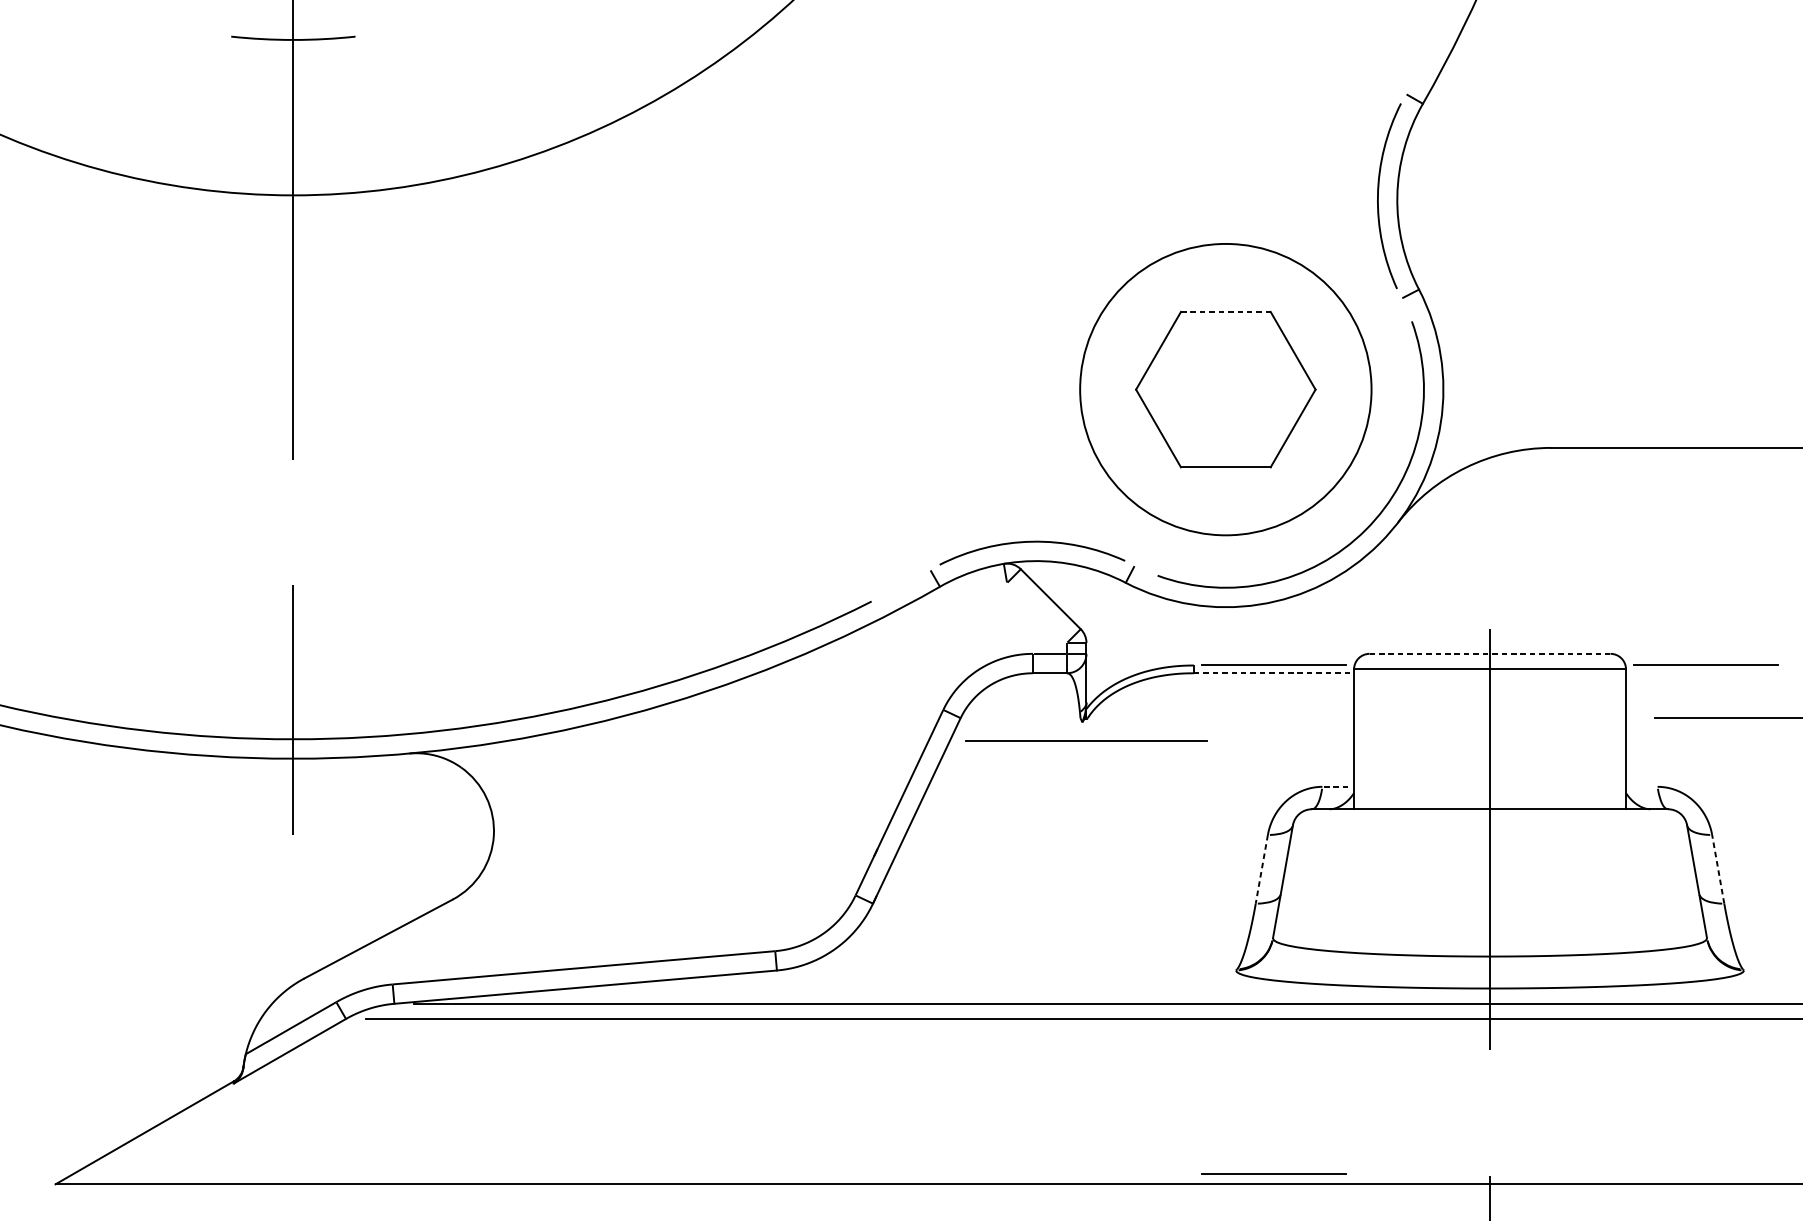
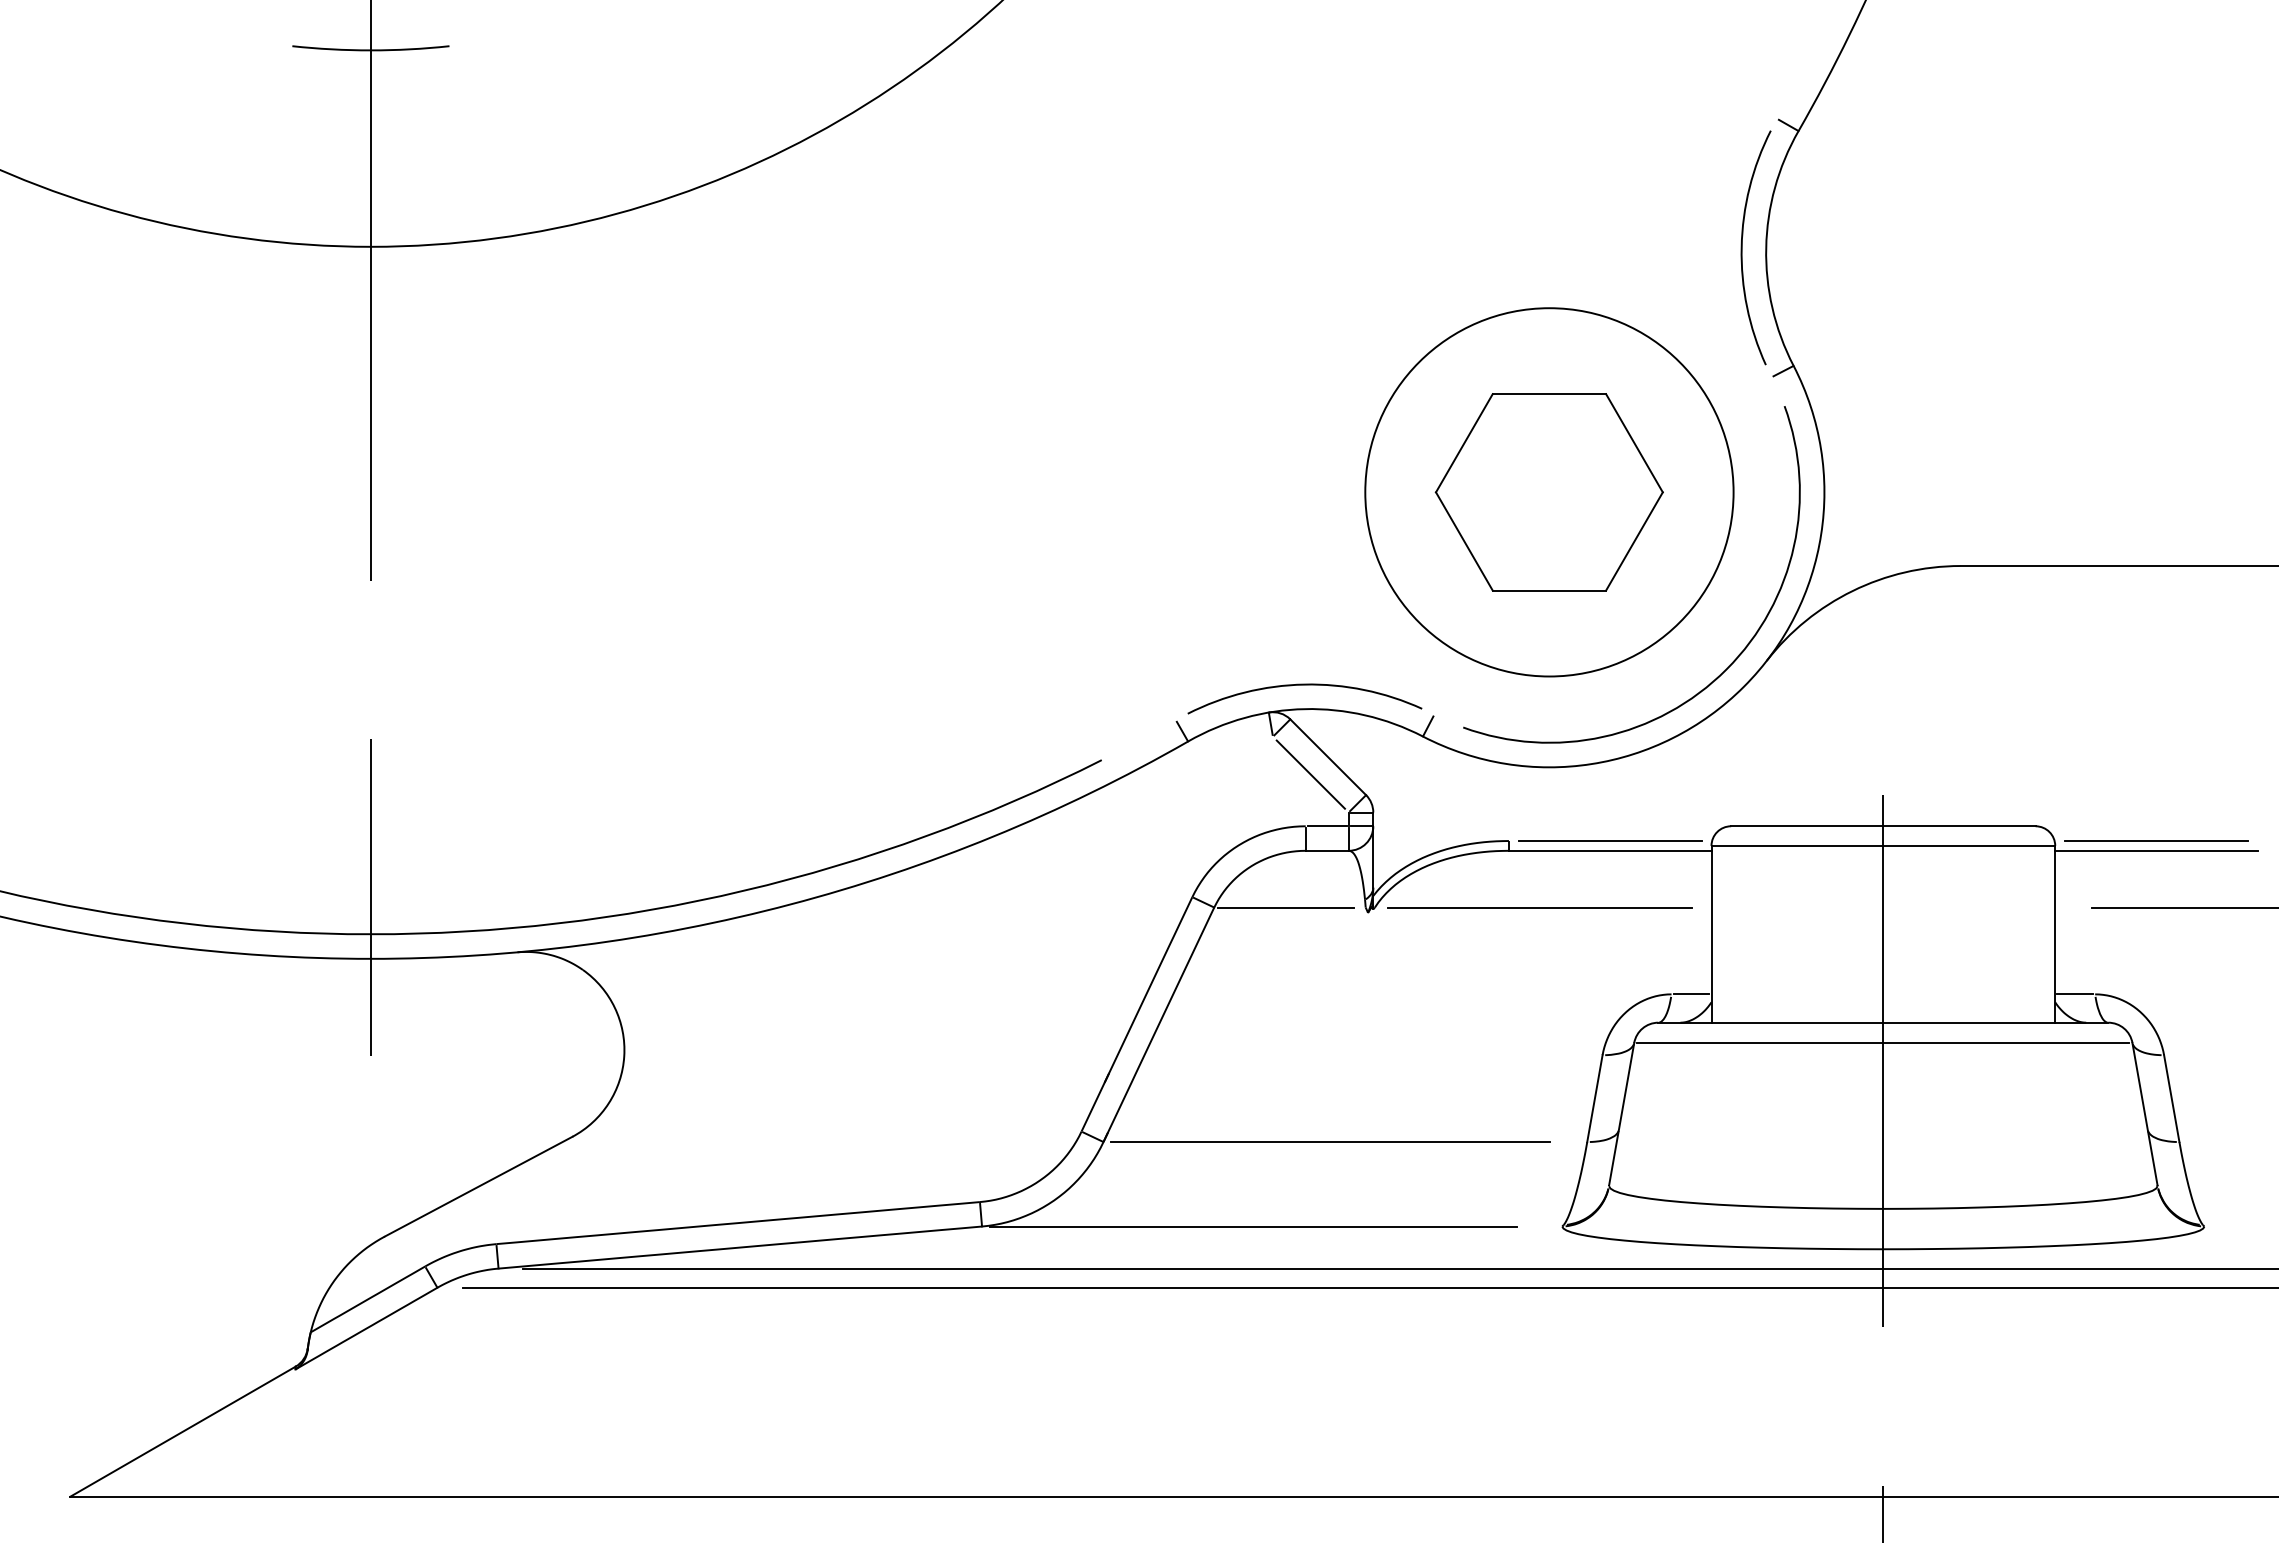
line: (1225, 312) -> (1549, 394), dashed -> solid
line: (1036, 612) -> (1310, 774), added
line: (1490, 654) -> (1883, 826), dashed -> solid
line: (1274, 673) -> (1610, 850), dashed -> solid
line: (1706, 673) -> (2156, 850), added
line: (1017, 718) -> (1285, 907), added
line: (1085, 741) -> (1539, 907), moved
line: (1338, 786) -> (1691, 994), dashed -> solid
line: (1642, 786) -> (2075, 994), added
line: (1490, 824) -> (1883, 1042), added
line: (1718, 869) -> (2171, 1098), dashed -> solid
line: (1261, 870) -> (1594, 1099), dashed -> solid
line: (1051, 904) -> (1329, 1142), added
line: (990, 970) -> (1252, 1226), added
line: (1274, 1173) -> (1610, 1483), removed

